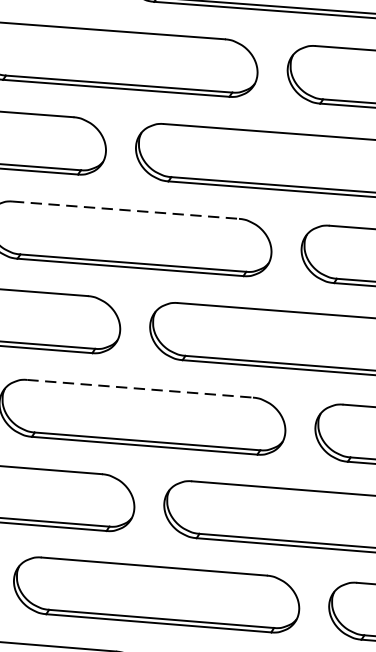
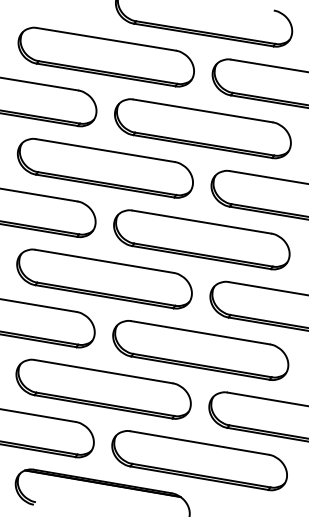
line: (127, 209) -> (106, 150), dashed -> solid
line: (139, 389) -> (104, 261), dashed -> solid

